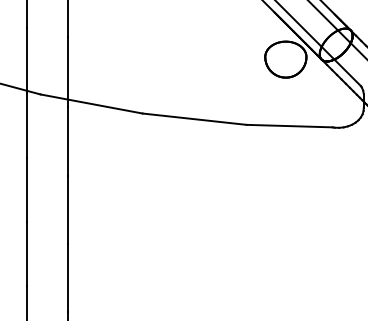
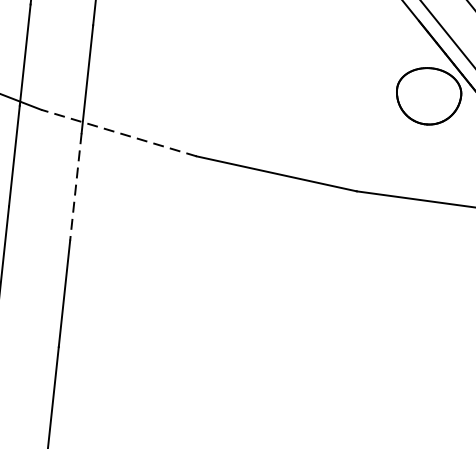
line: (91, 104) -> (118, 133), solid -> dashed
line: (67, 141) -> (75, 187), solid -> dashed

